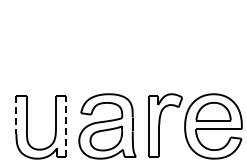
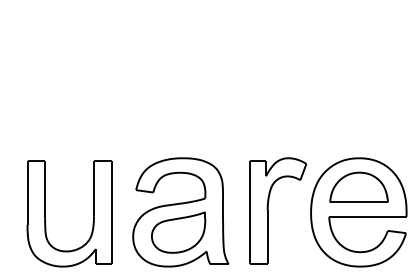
line: (16, 115) -> (27, 193), dashed -> solid
line: (66, 126) -> (111, 212), dashed -> solid

